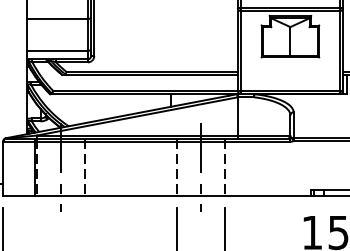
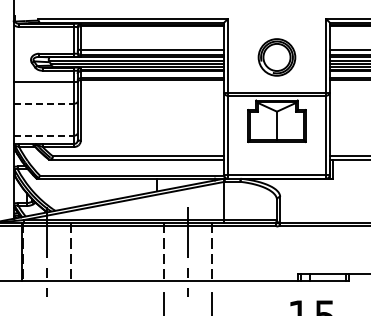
line: (57, 18) -> (44, 103), solid -> dashed
line: (57, 50) -> (44, 135), solid -> dashed

